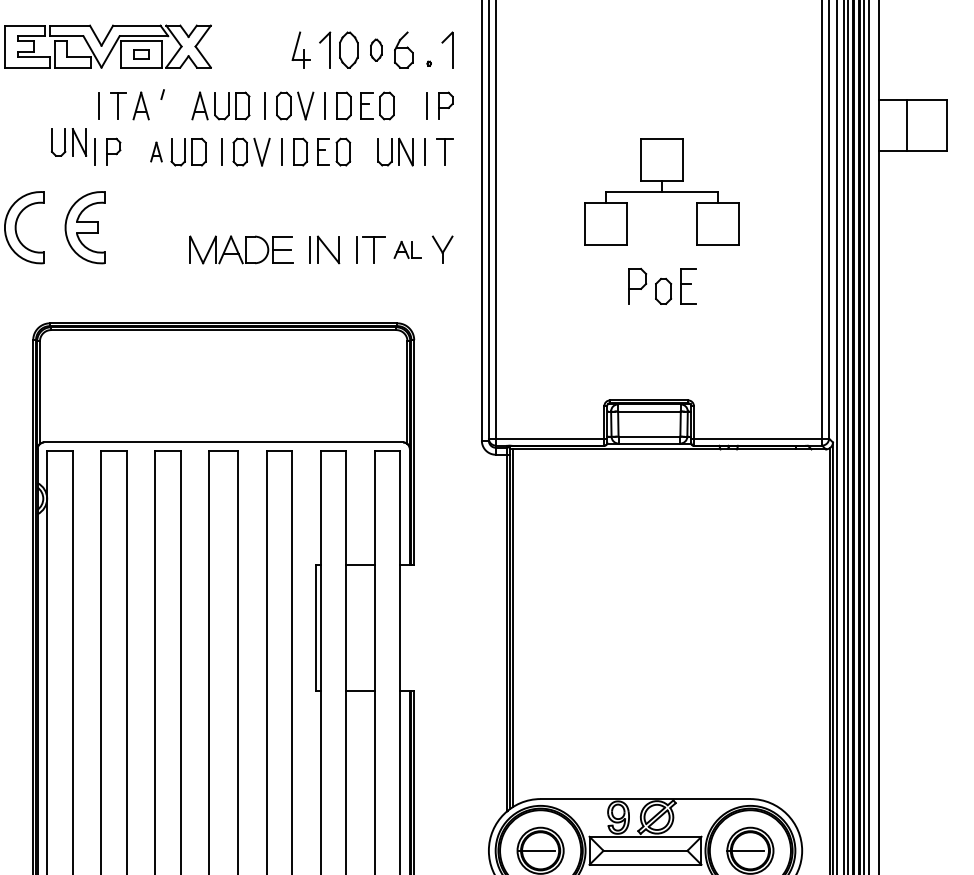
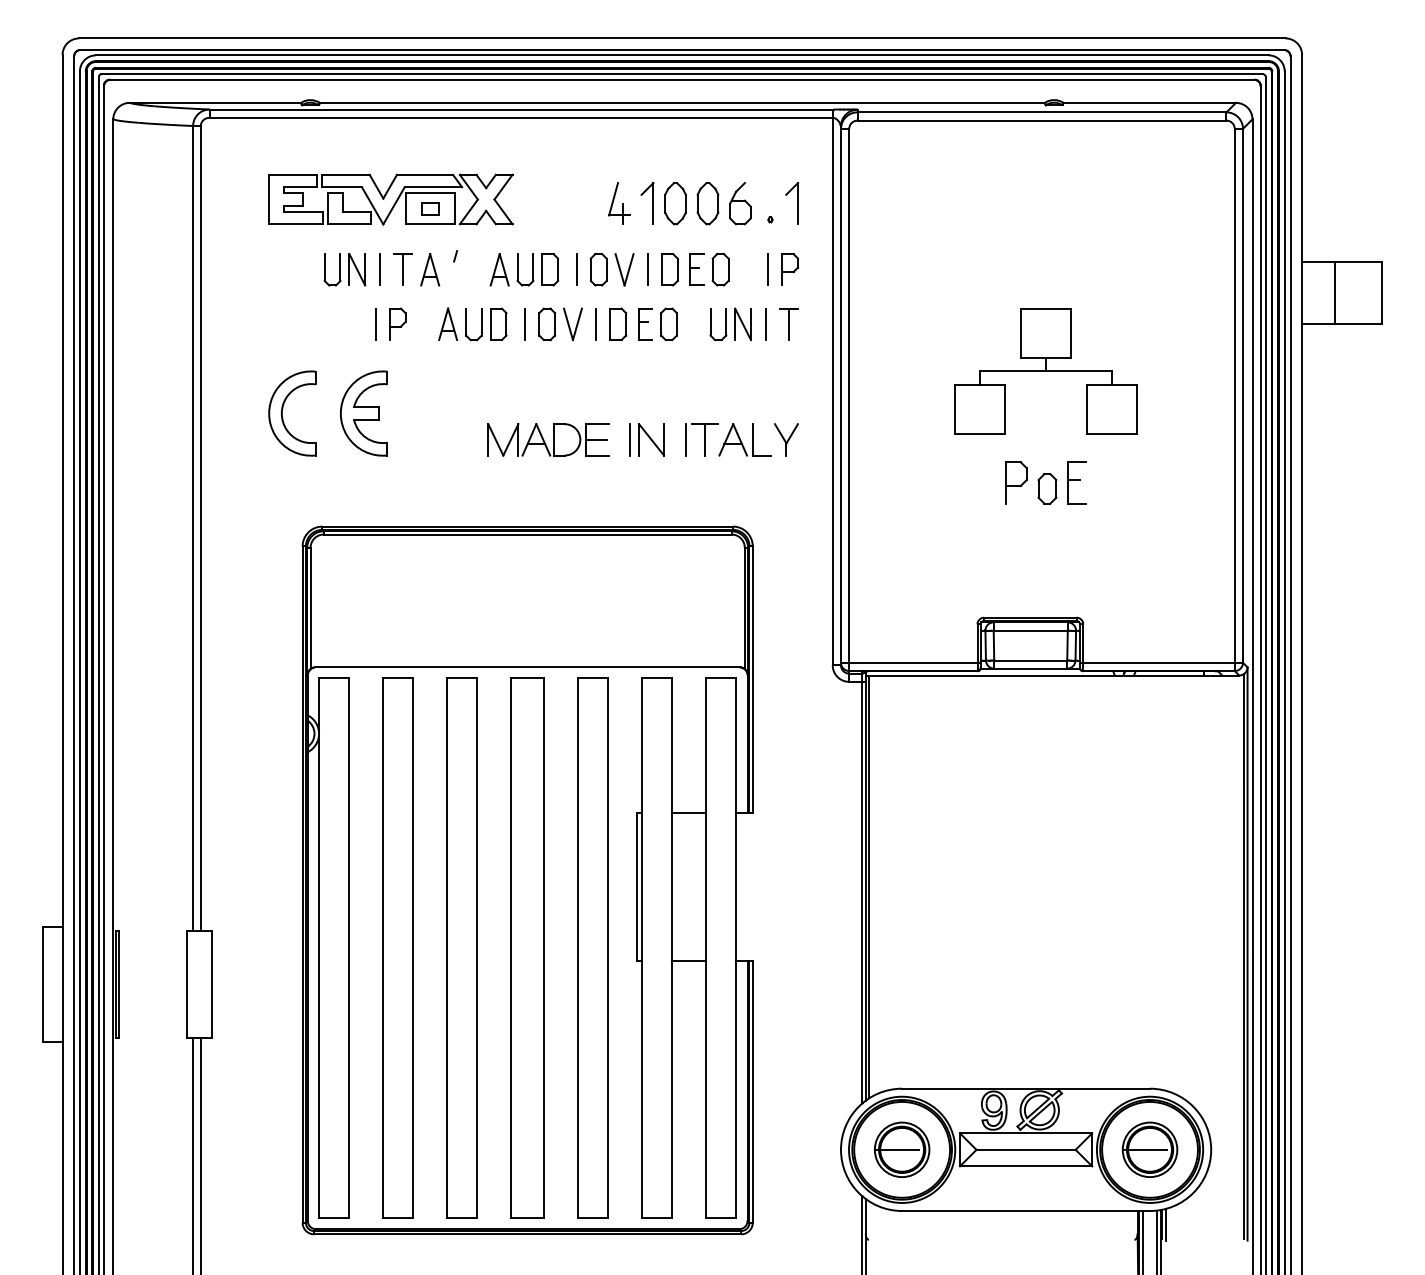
part: (375, 49) -> (707, 203), size x1.67
part: (68, 142) -> (344, 269), moved
part: (156, 151) -> (448, 323), size x1.43
part: (407, 249) -> (744, 439), size x1.67

